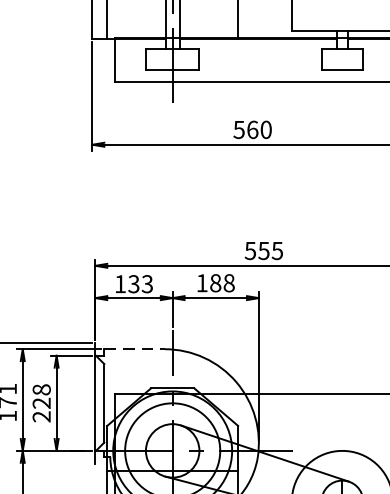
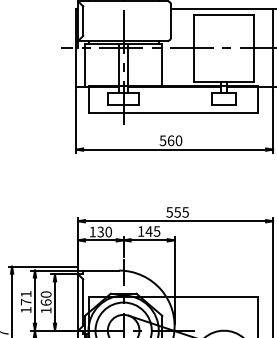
text: (147, 283) -> (108, 231), 133 -> 130
text: (221, 283) -> (152, 231), 188 -> 145
line: (135, 349) -> (101, 270), dashed -> solid
text: (40, 403) -> (45, 302), 228 -> 160

